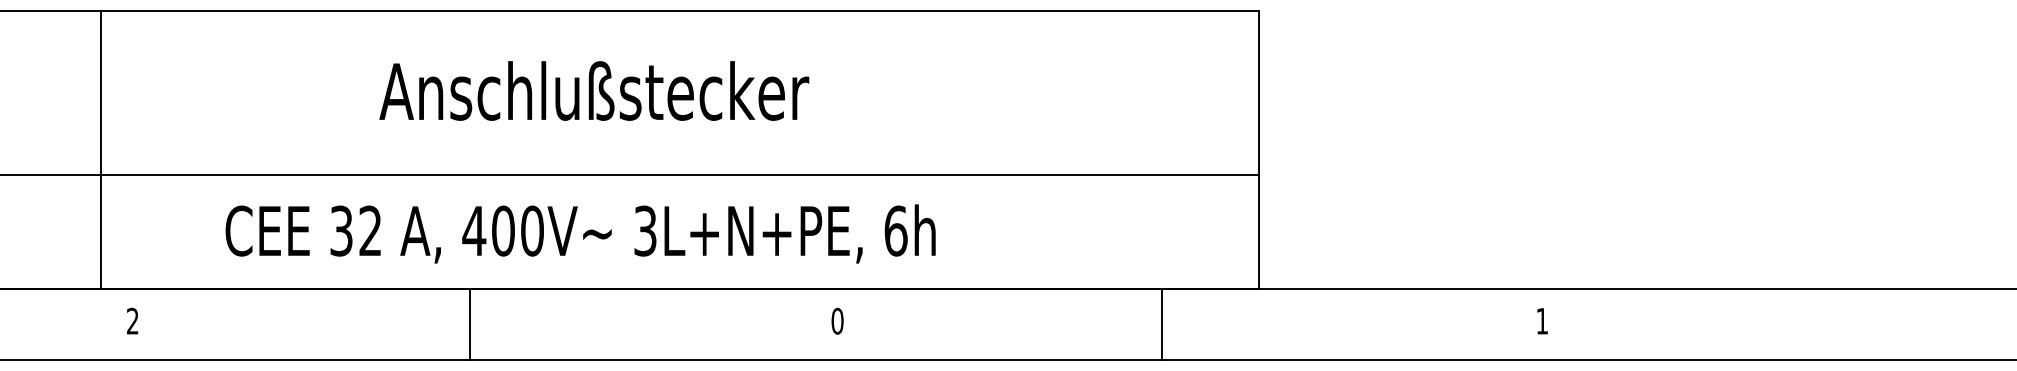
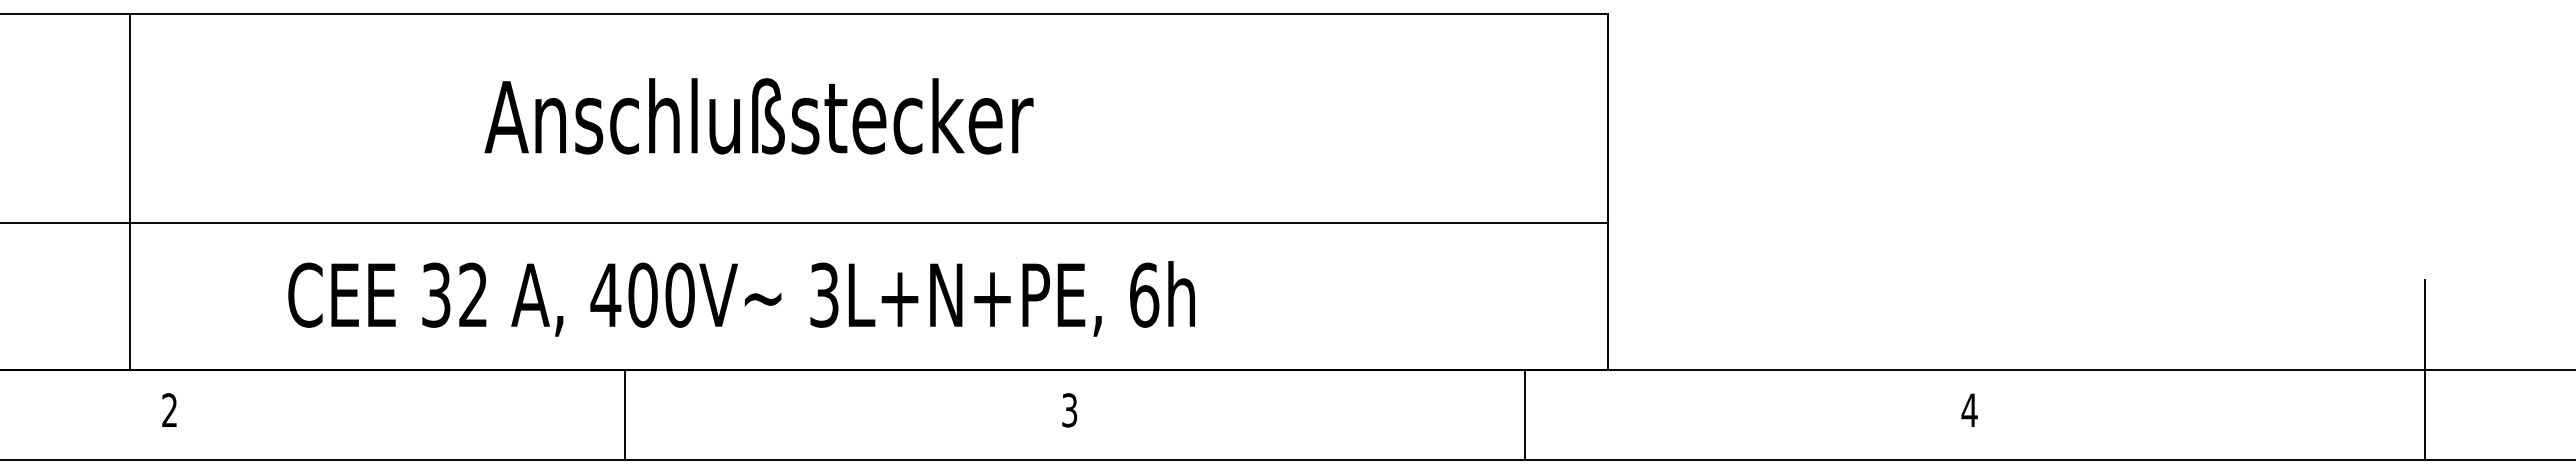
line: (1898, 289) -> (2424, 369), added
text: (1542, 320) -> (1969, 409), 1 -> 4
text: (837, 321) -> (1069, 410), 0 -> 3
line: (470, 324) -> (625, 414), moved
line: (1161, 324) -> (1524, 414), moved

